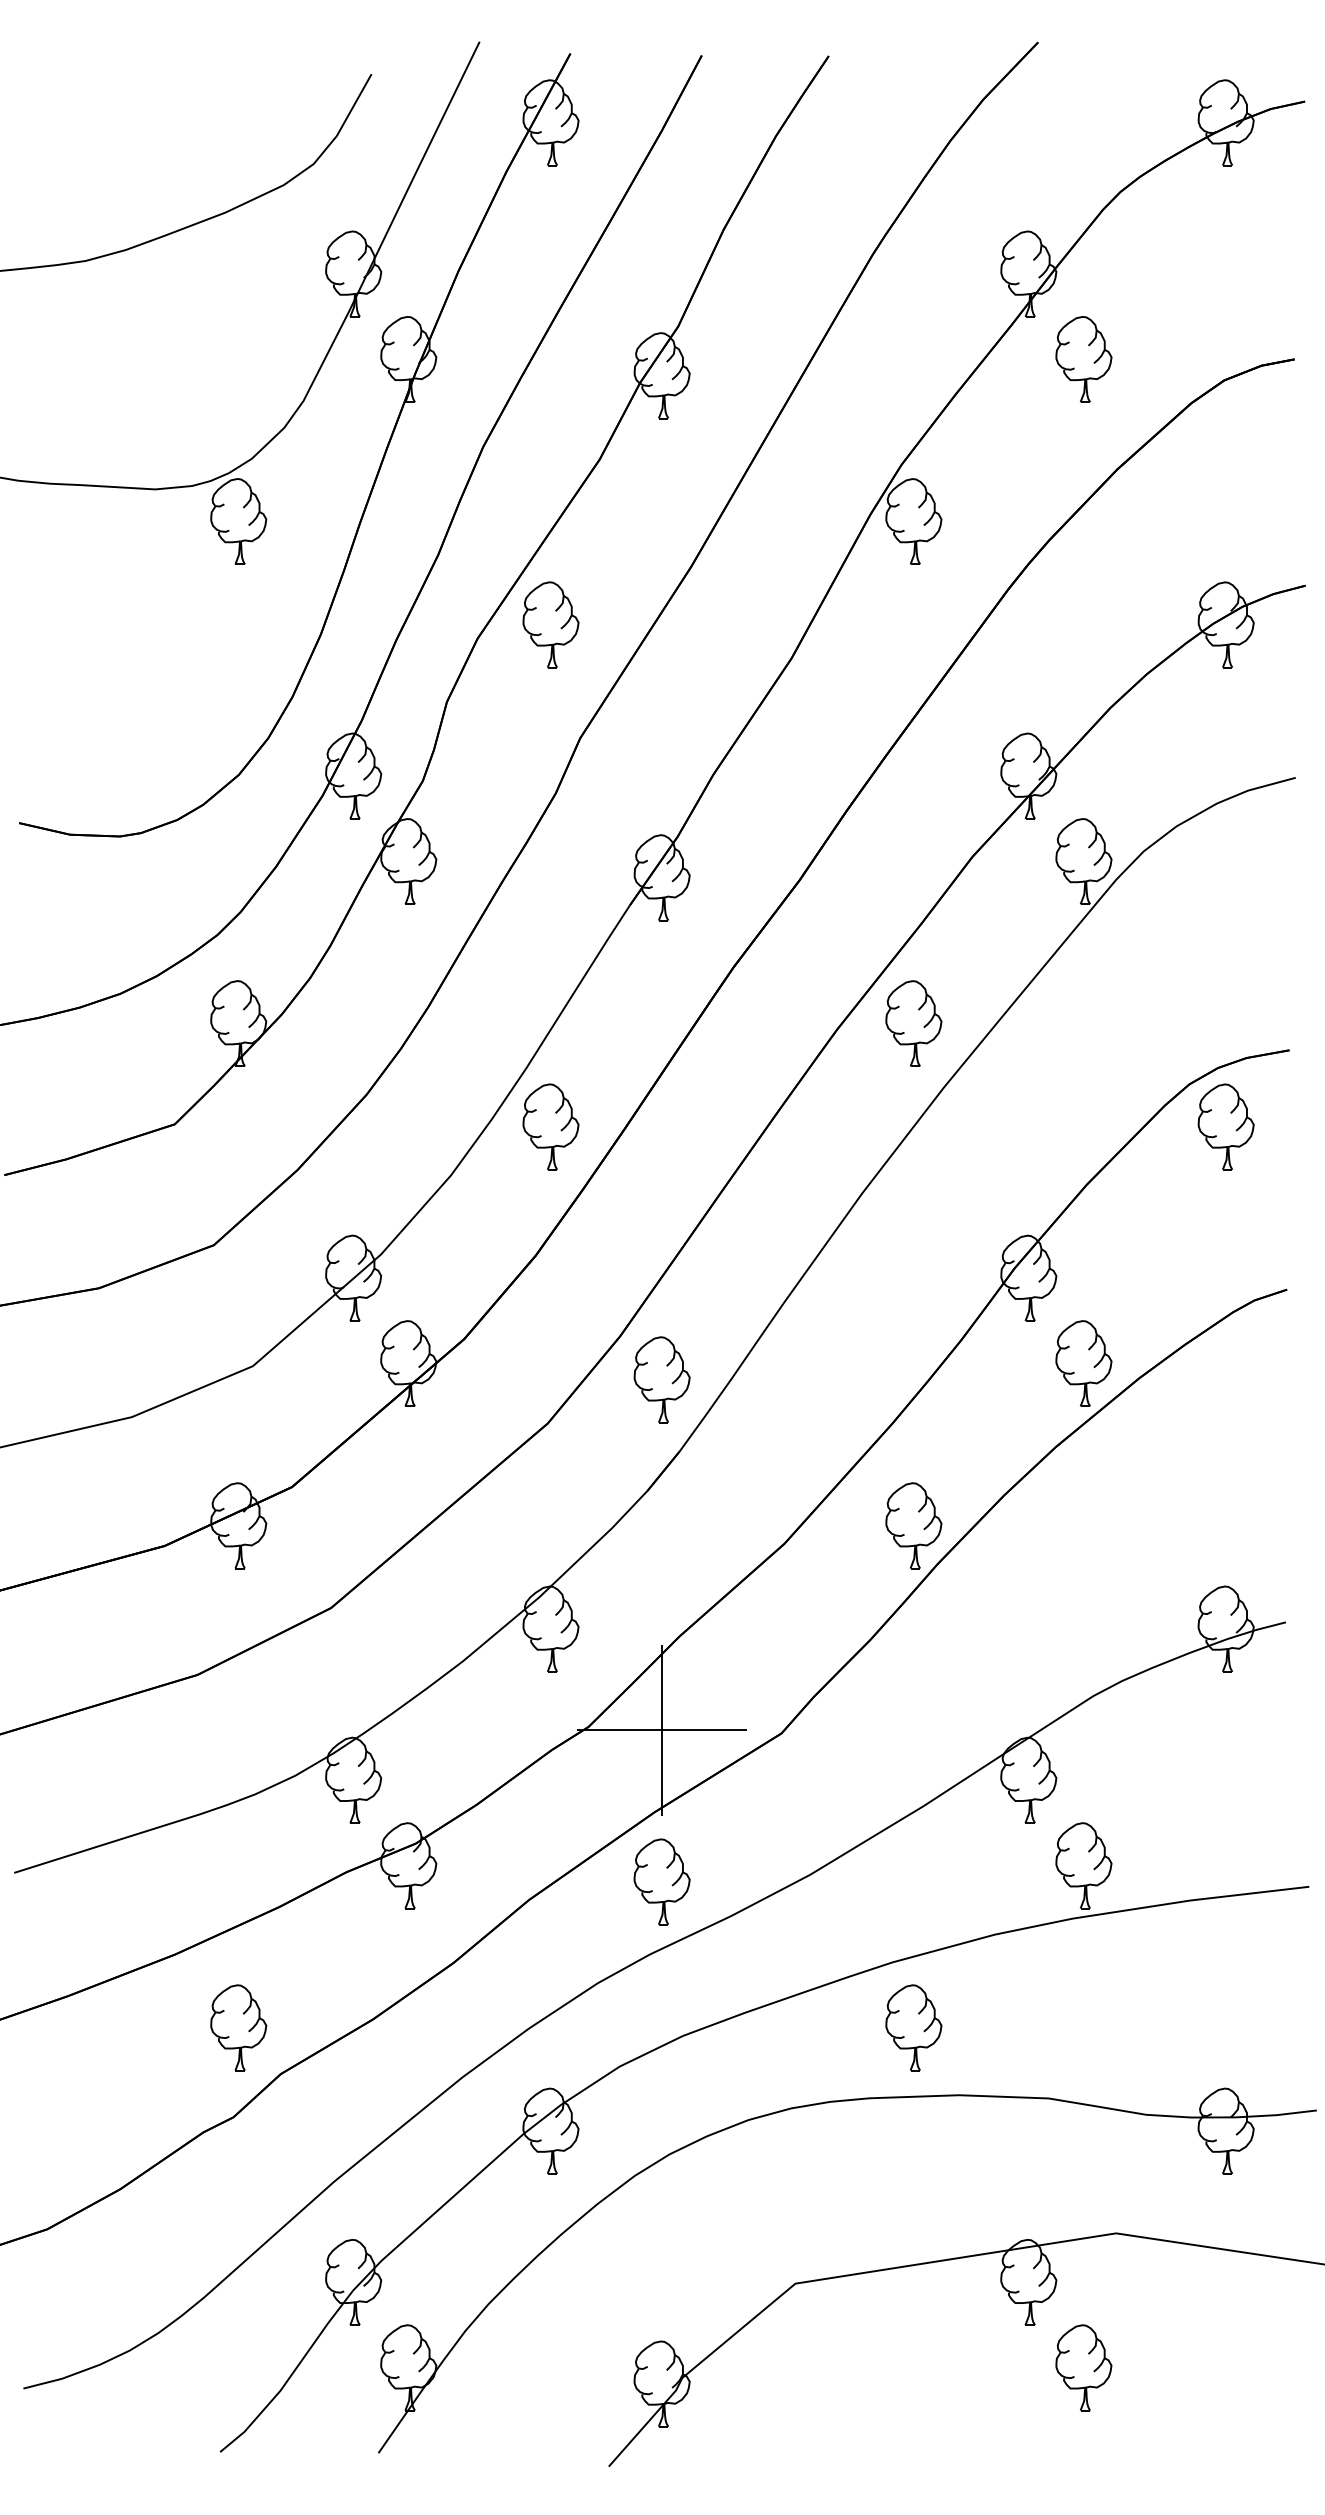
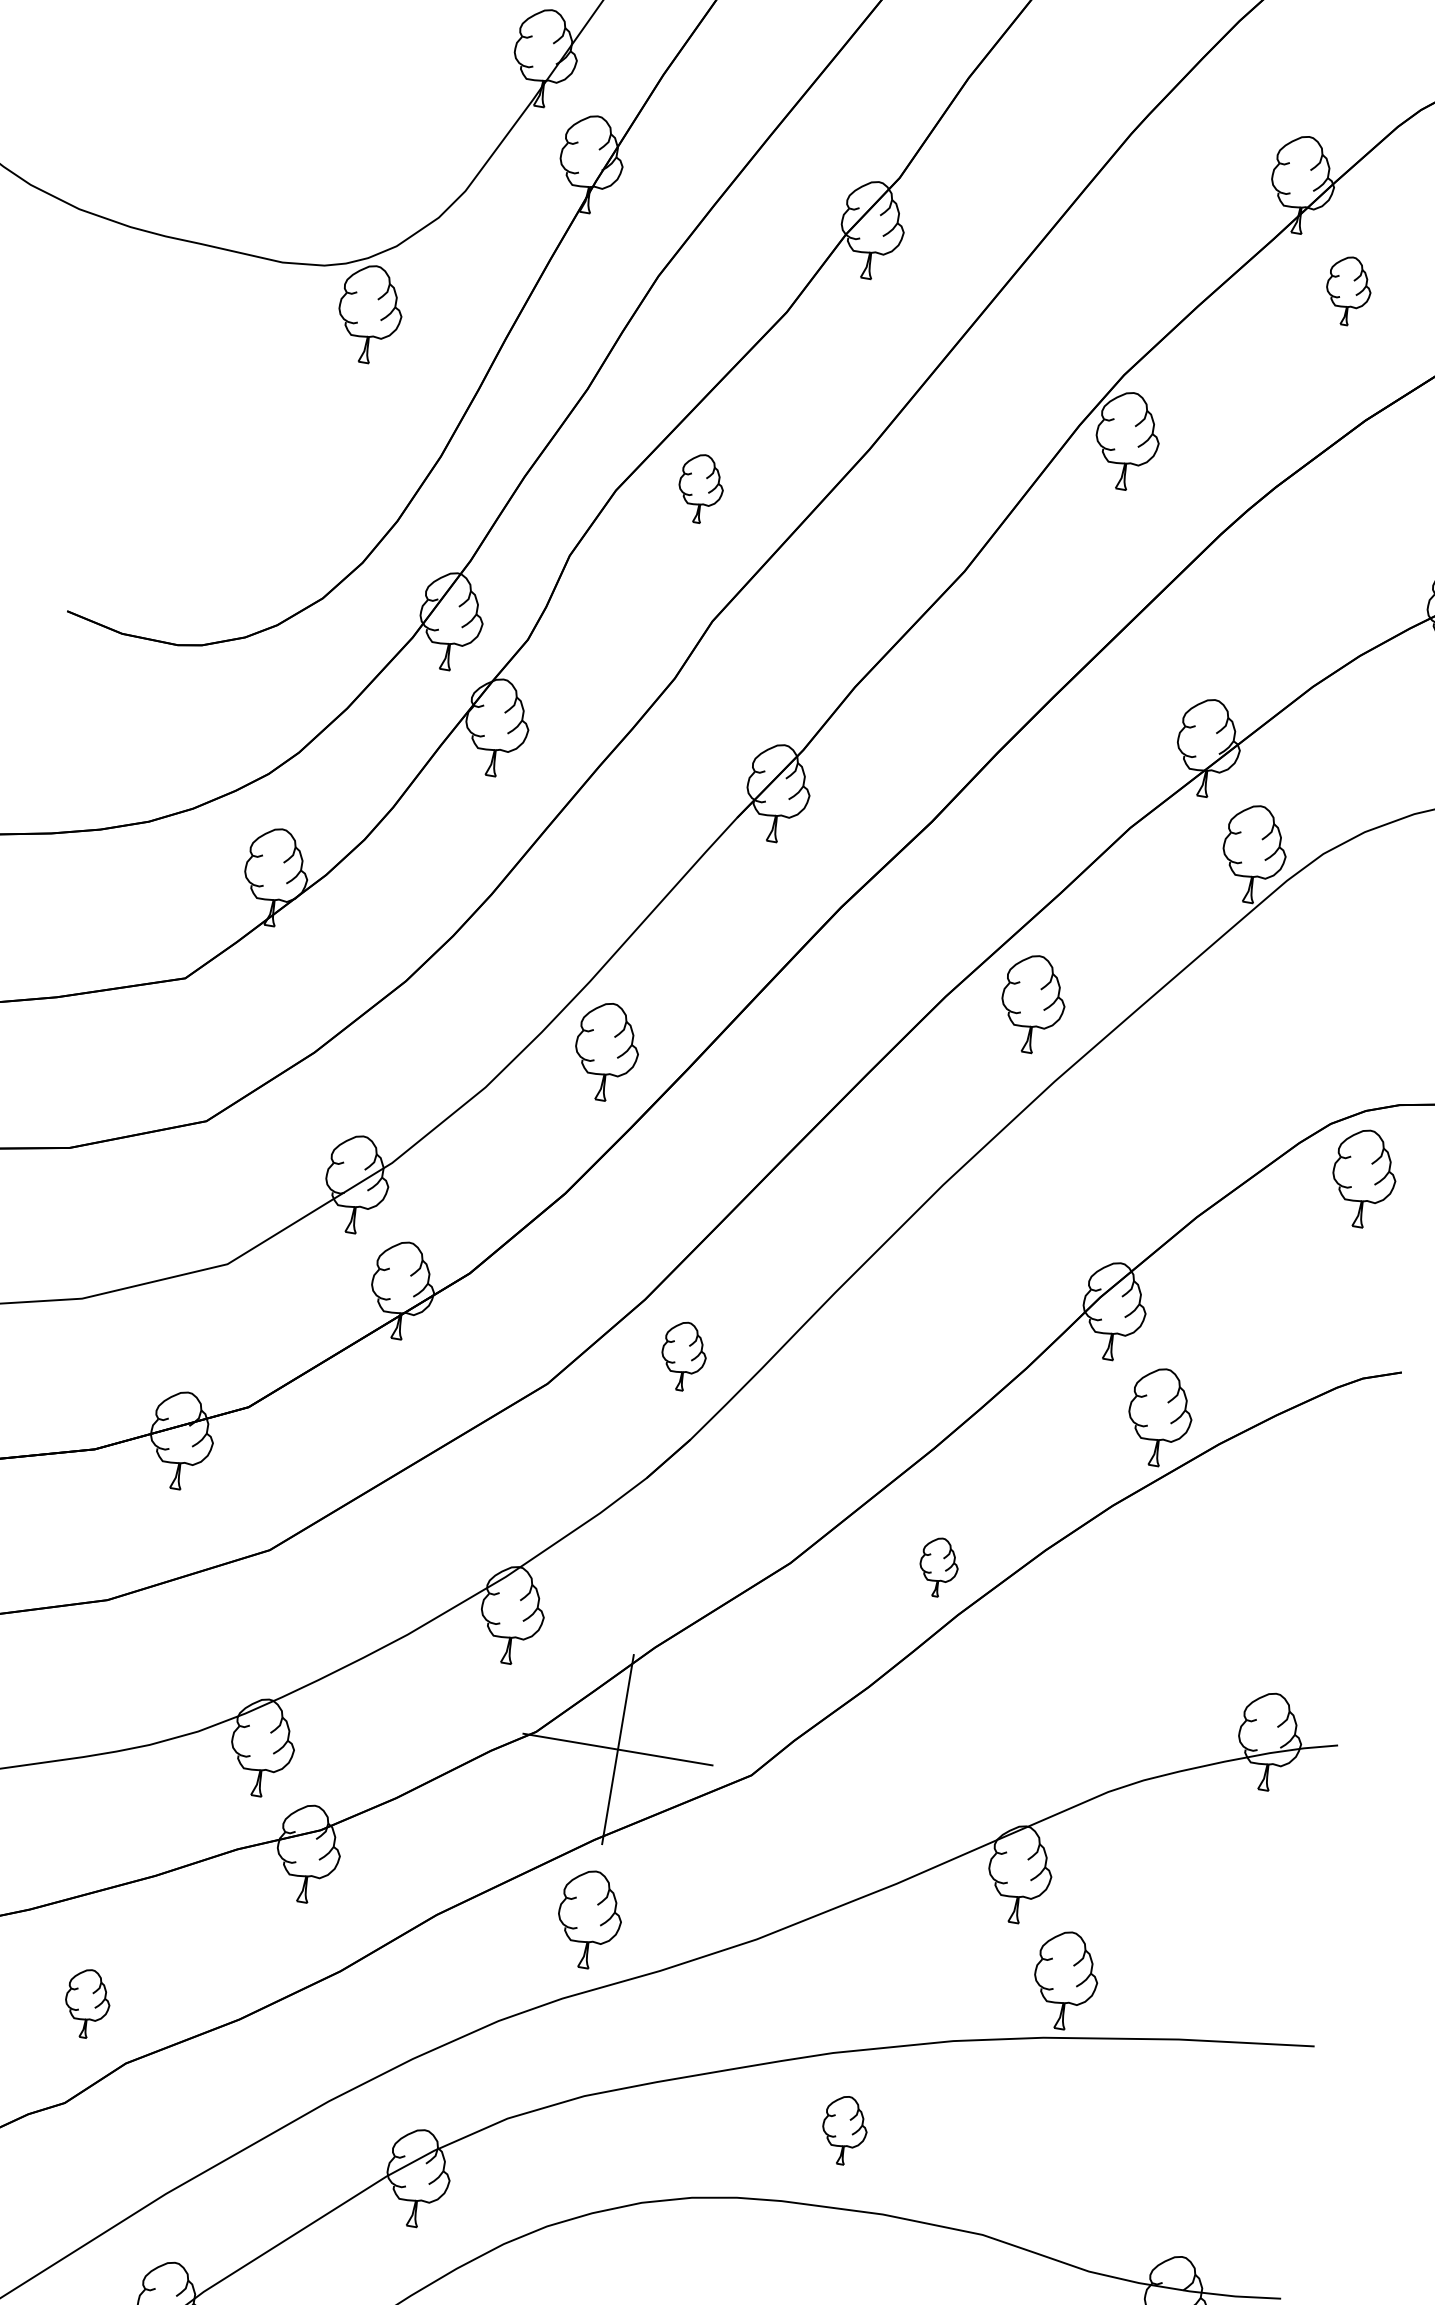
part: (1083, 359) -> (1348, 291), size x0.7
part: (550, 624) -> (700, 488), size x0.7
part: (661, 1379) -> (683, 1355), size x0.7
part: (913, 1525) -> (938, 1566), size x0.6
part: (238, 2027) -> (87, 2003), size x0.7
part: (913, 2027) -> (844, 2129), size x0.7

